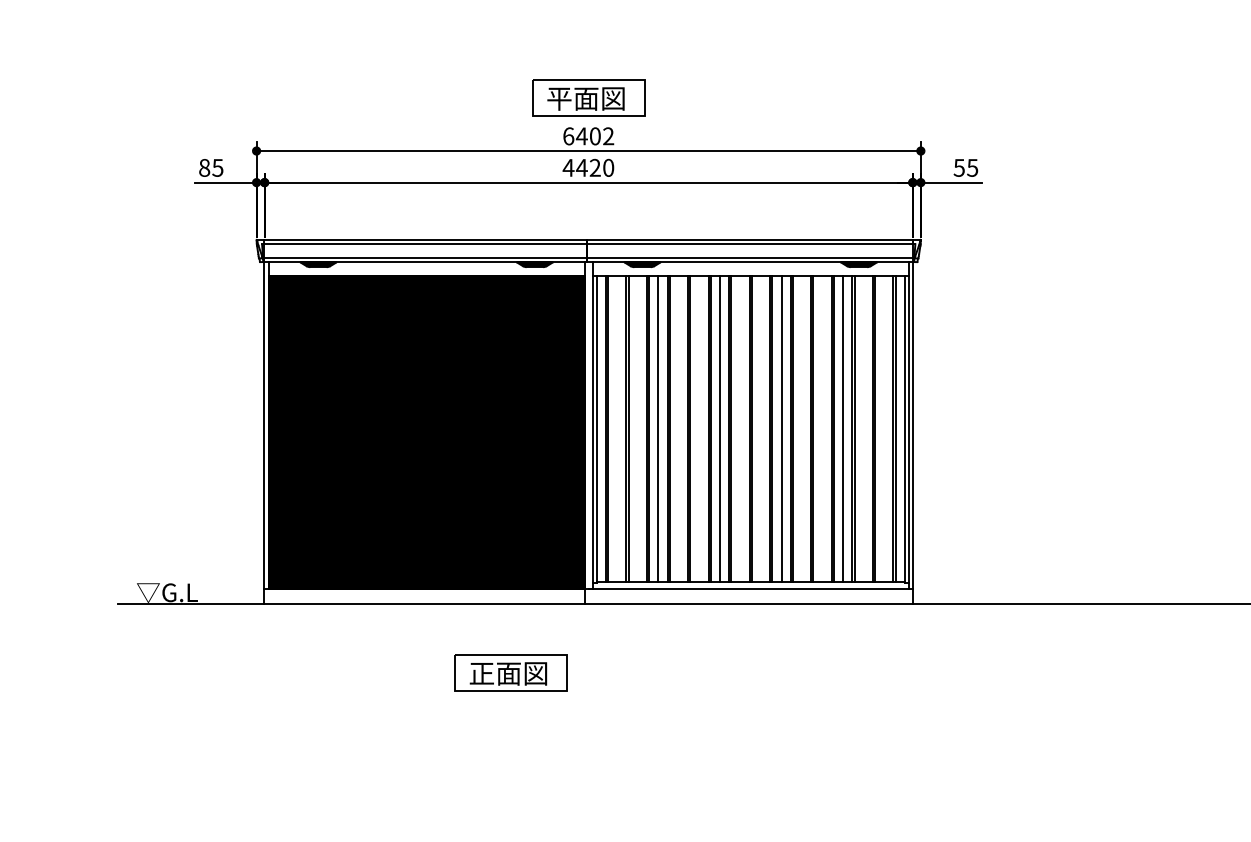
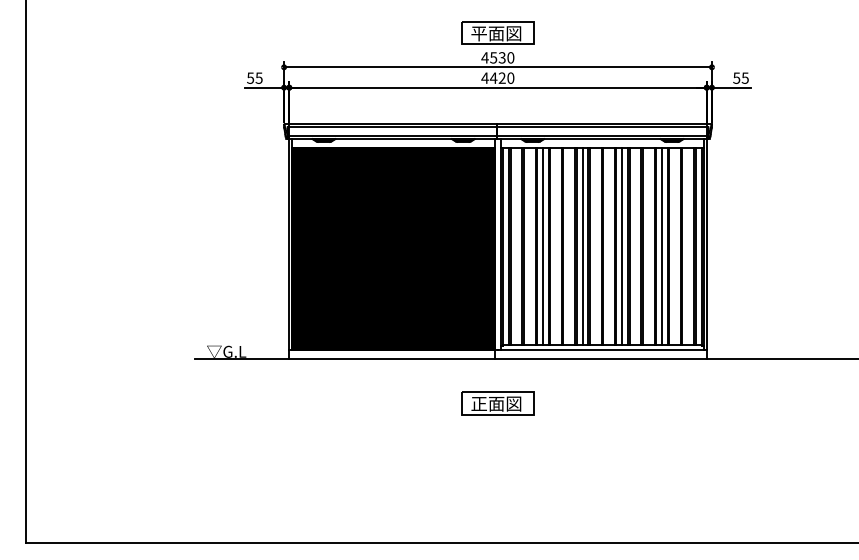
text: (587, 135) -> (497, 57), 6402 -> 4530
text: (204, 166) -> (250, 77), 85 -> 55
part: (510, 672) -> (497, 403), moved

